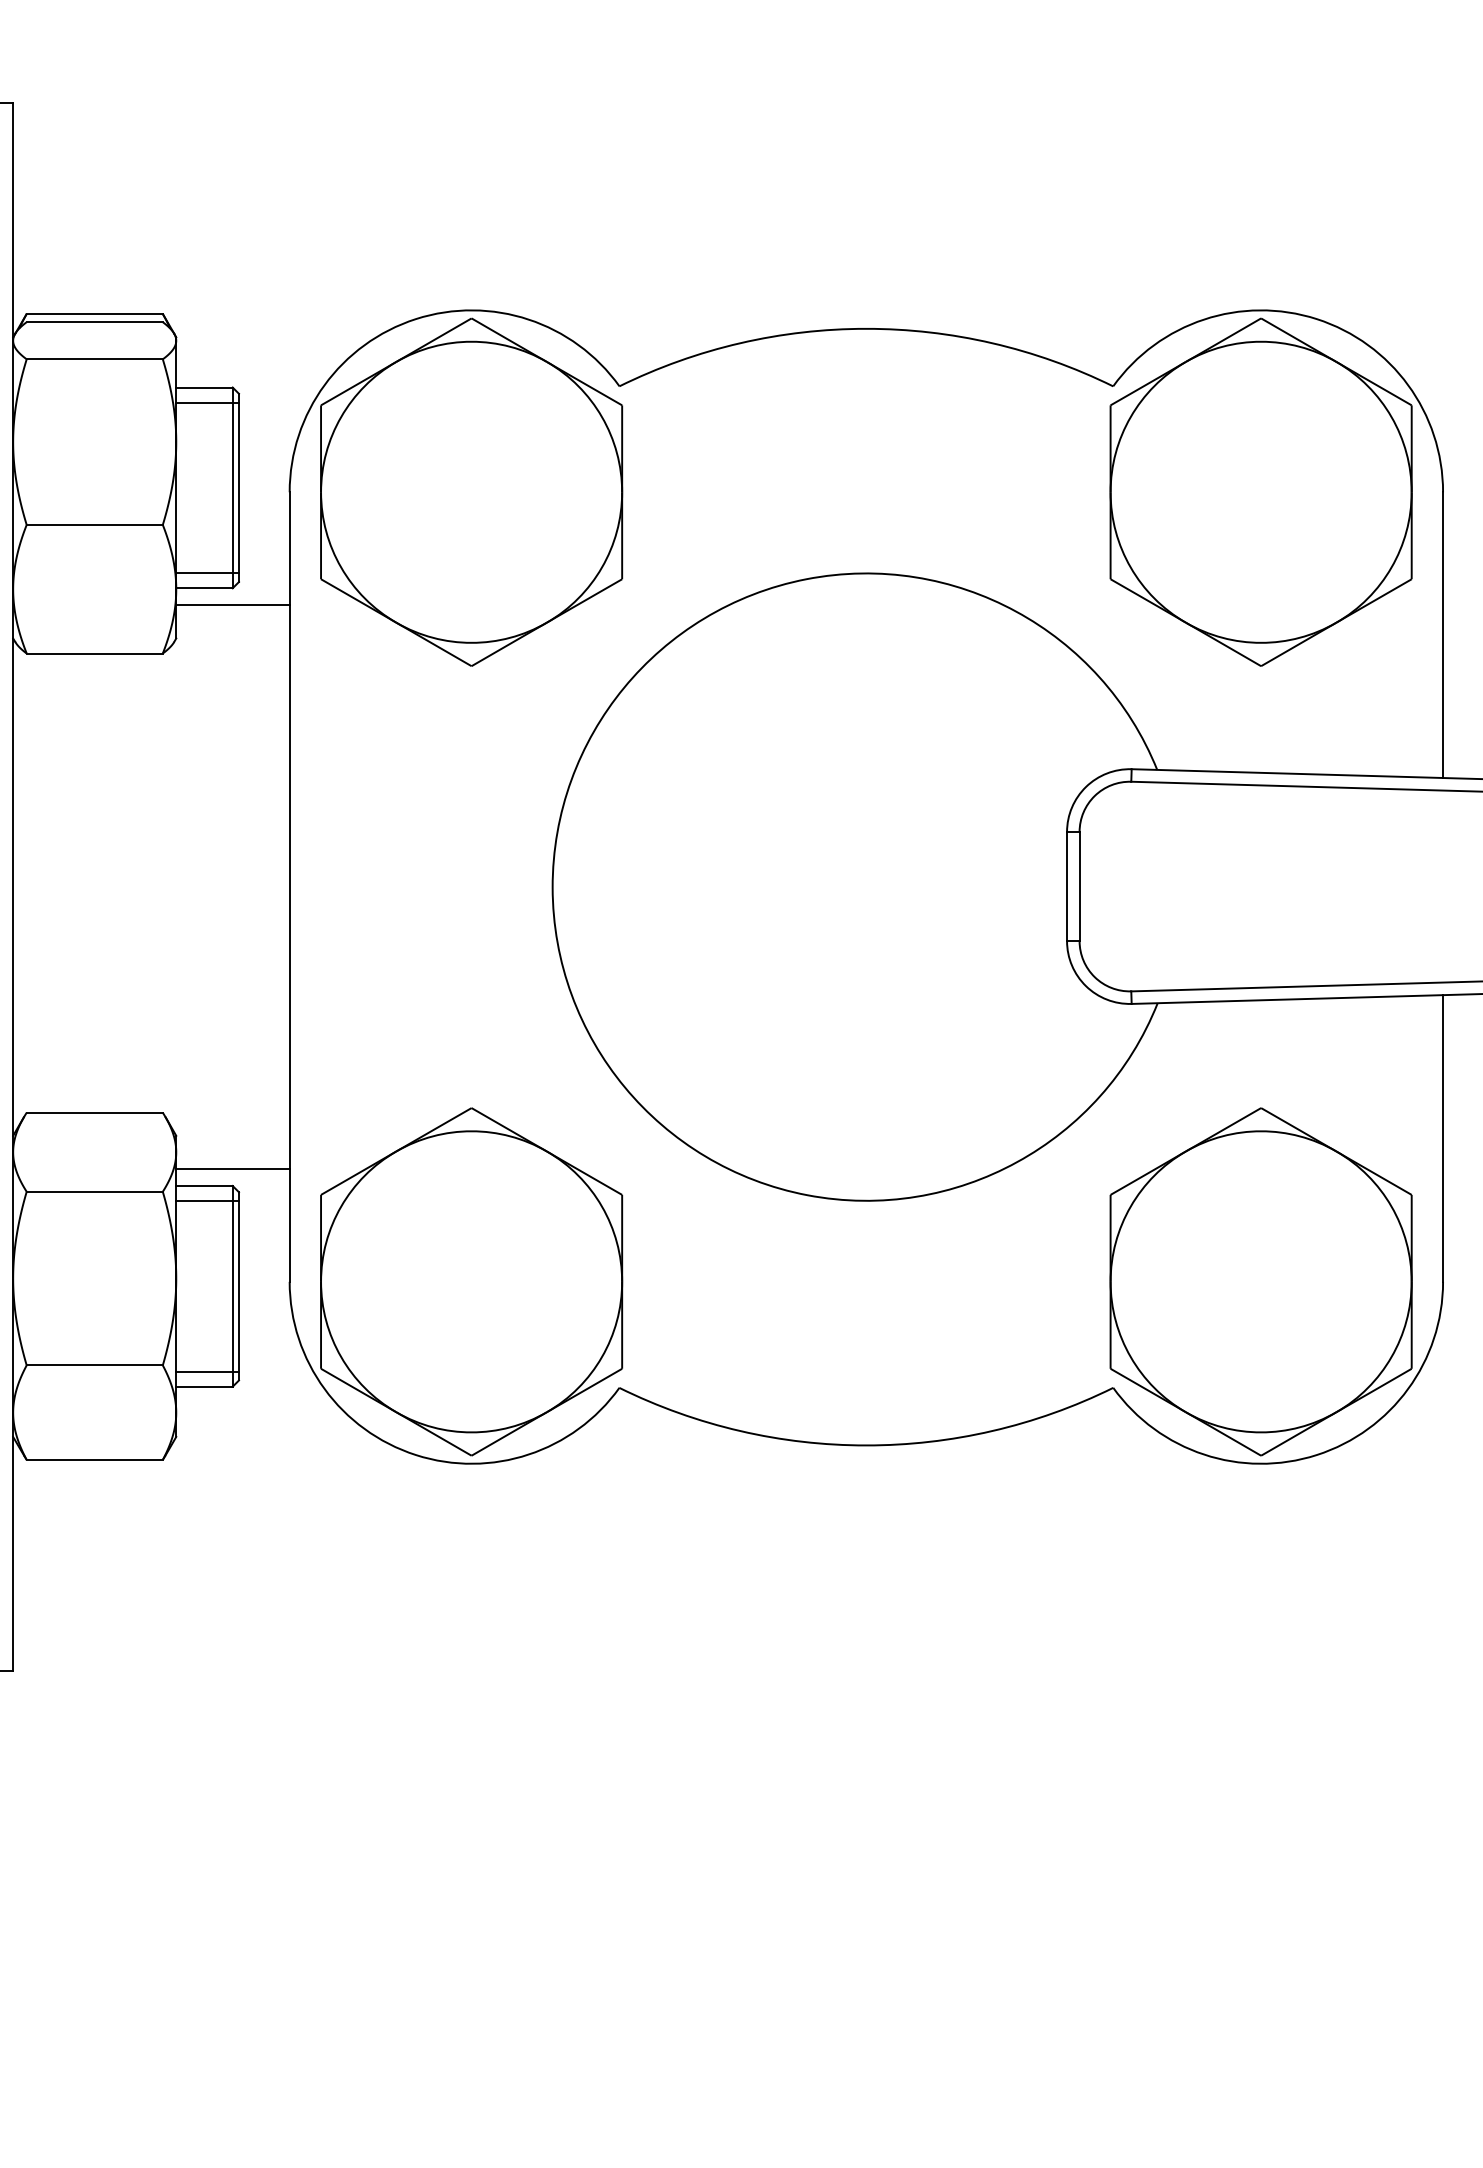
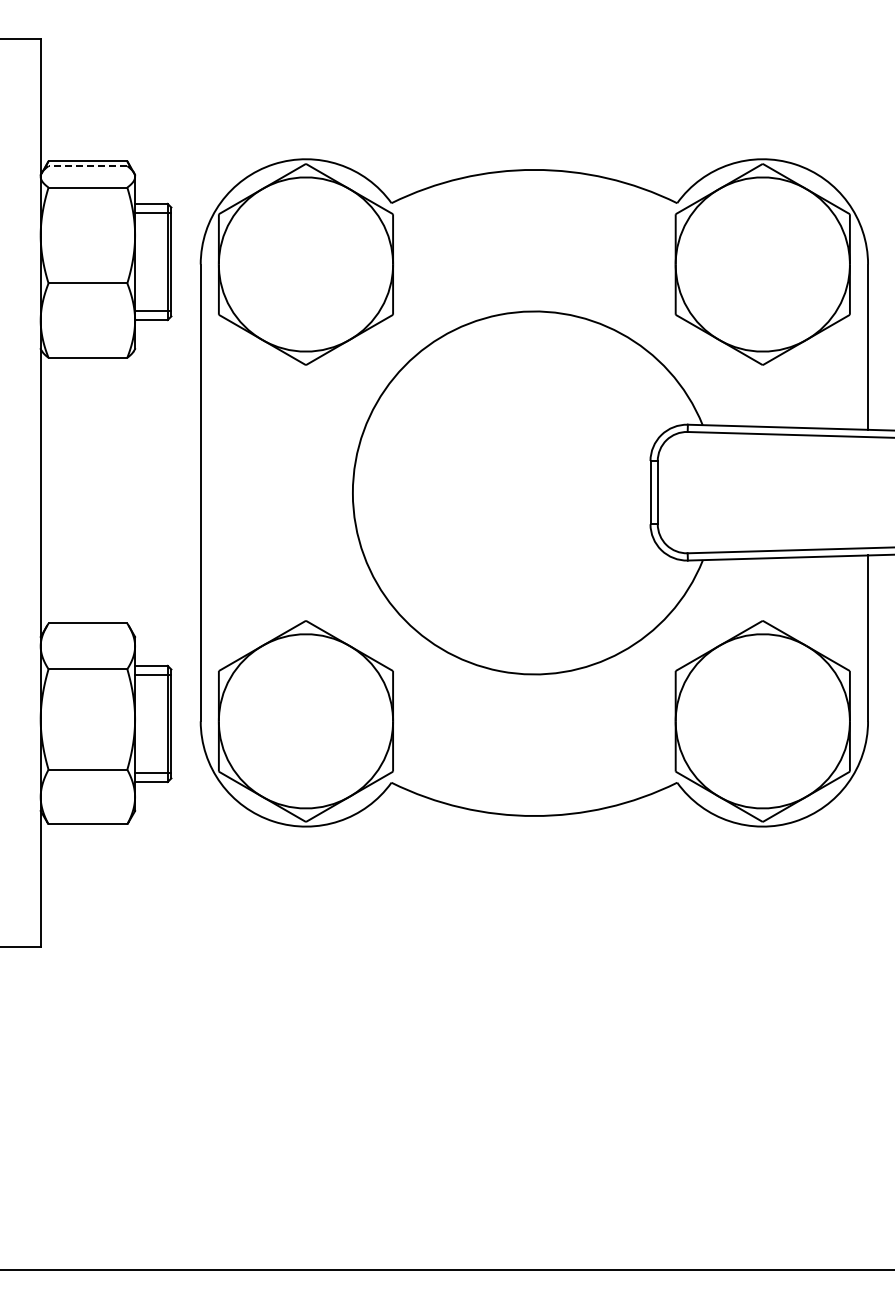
line: (93, 322) -> (87, 166), solid -> dashed
line: (232, 604) -> (167, 329), removed
line: (232, 1169) -> (167, 656), removed

